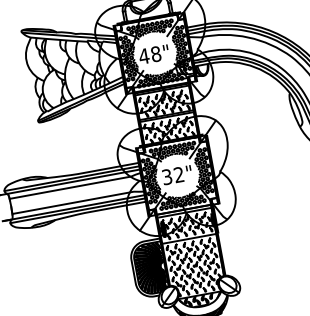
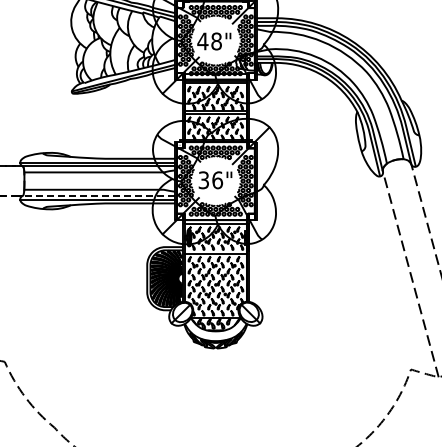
text: (179, 175) -> (217, 180), 32" -> 36"
line: (77, 207) -> (98, 195), solid -> dashed

